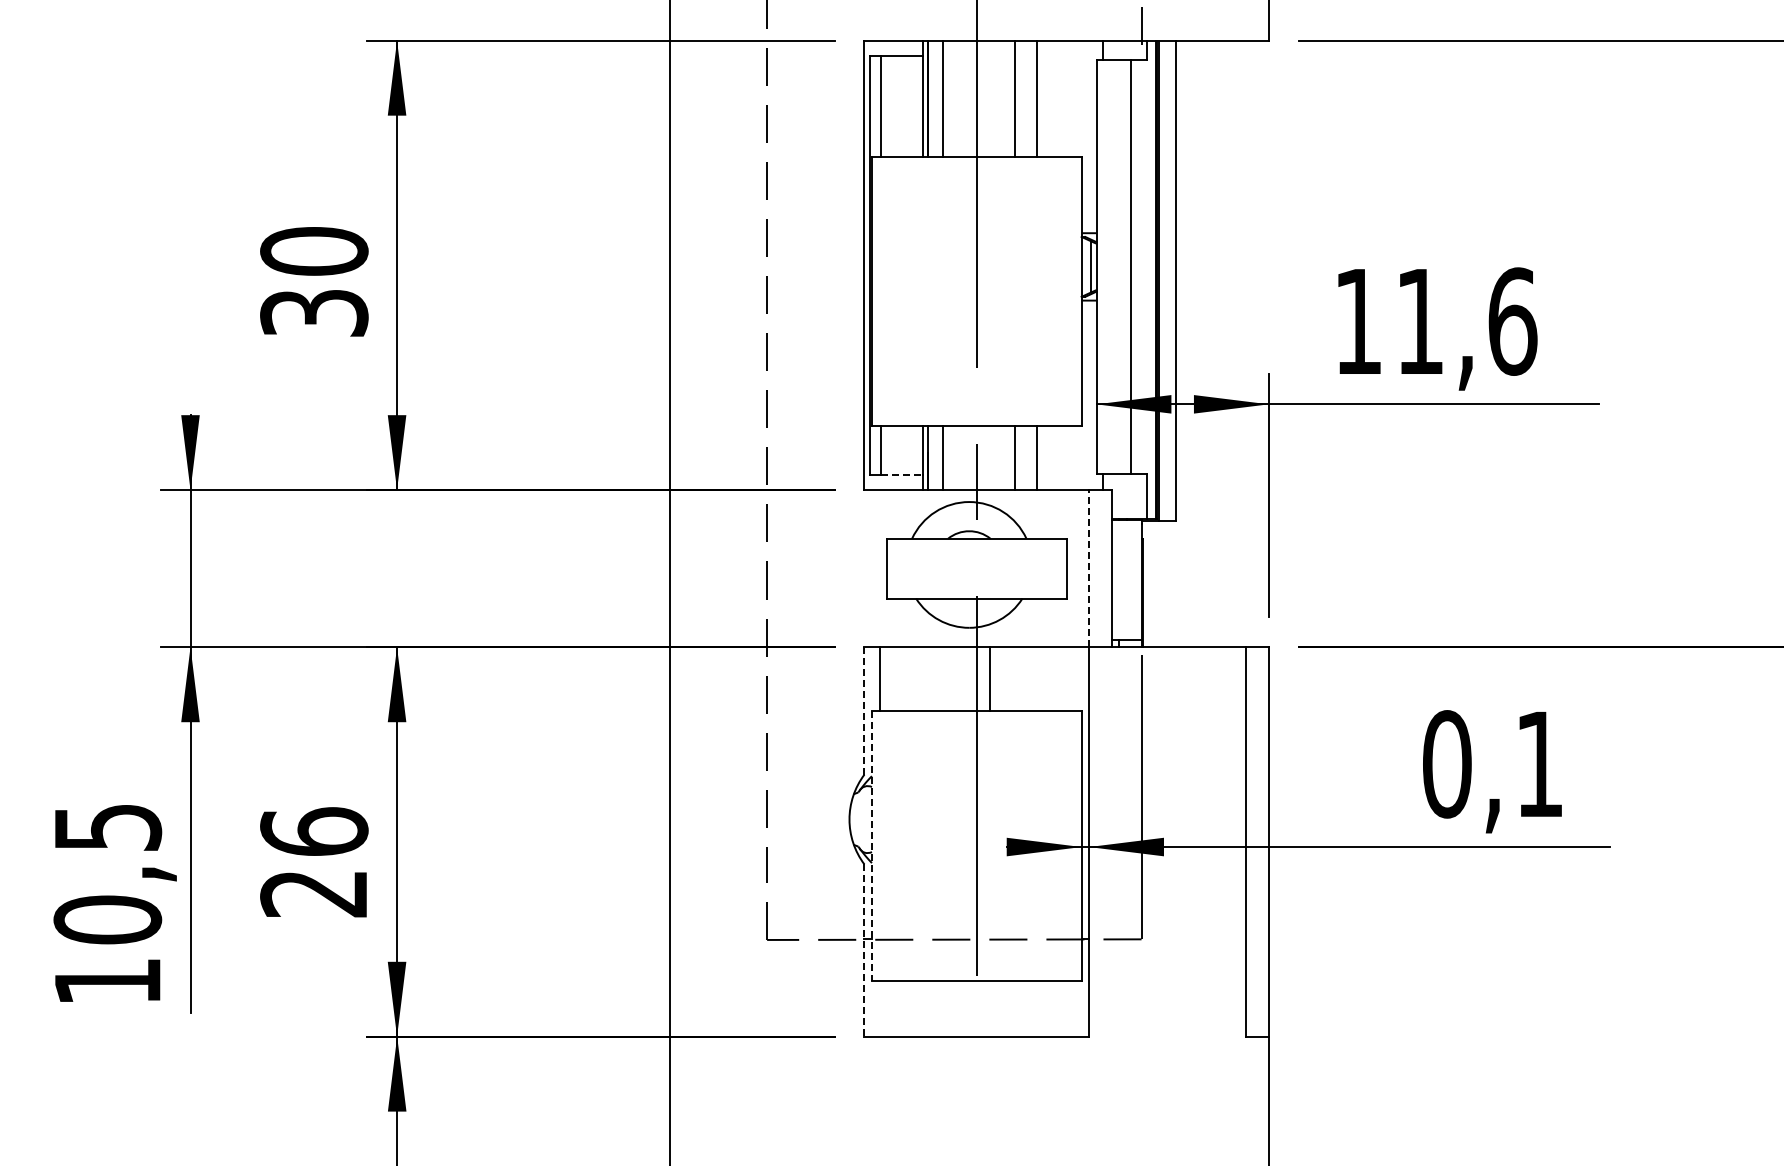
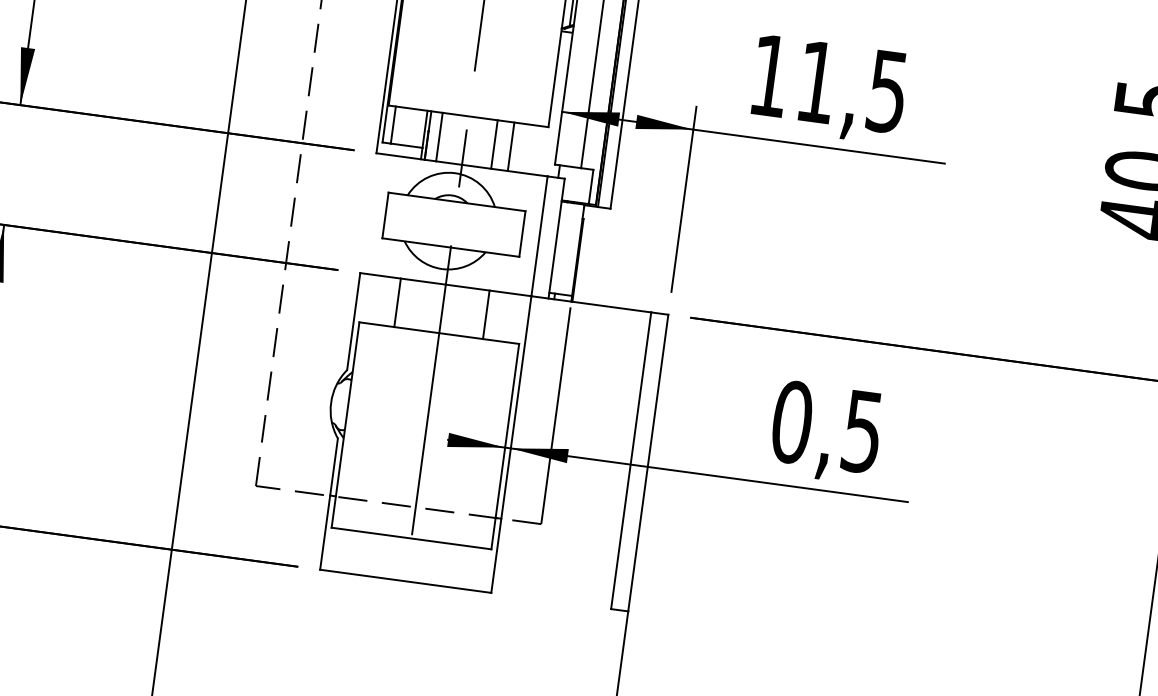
text: (1512, 321) -> (887, 91), 11,6 -> 11,5
line: (902, 475) -> (406, 146), dashed -> solid
line: (1089, 568) -> (539, 236), dashed -> solid
line: (879, 678) -> (397, 302), moved
line: (990, 678) -> (486, 314), moved
line: (864, 710) -> (353, 321), dashed -> solid
text: (1539, 764) -> (862, 431), 0,1 -> 0,5
line: (871, 845) -> (345, 424), dashed -> solid
line: (864, 951) -> (328, 504), dashed -> solid

